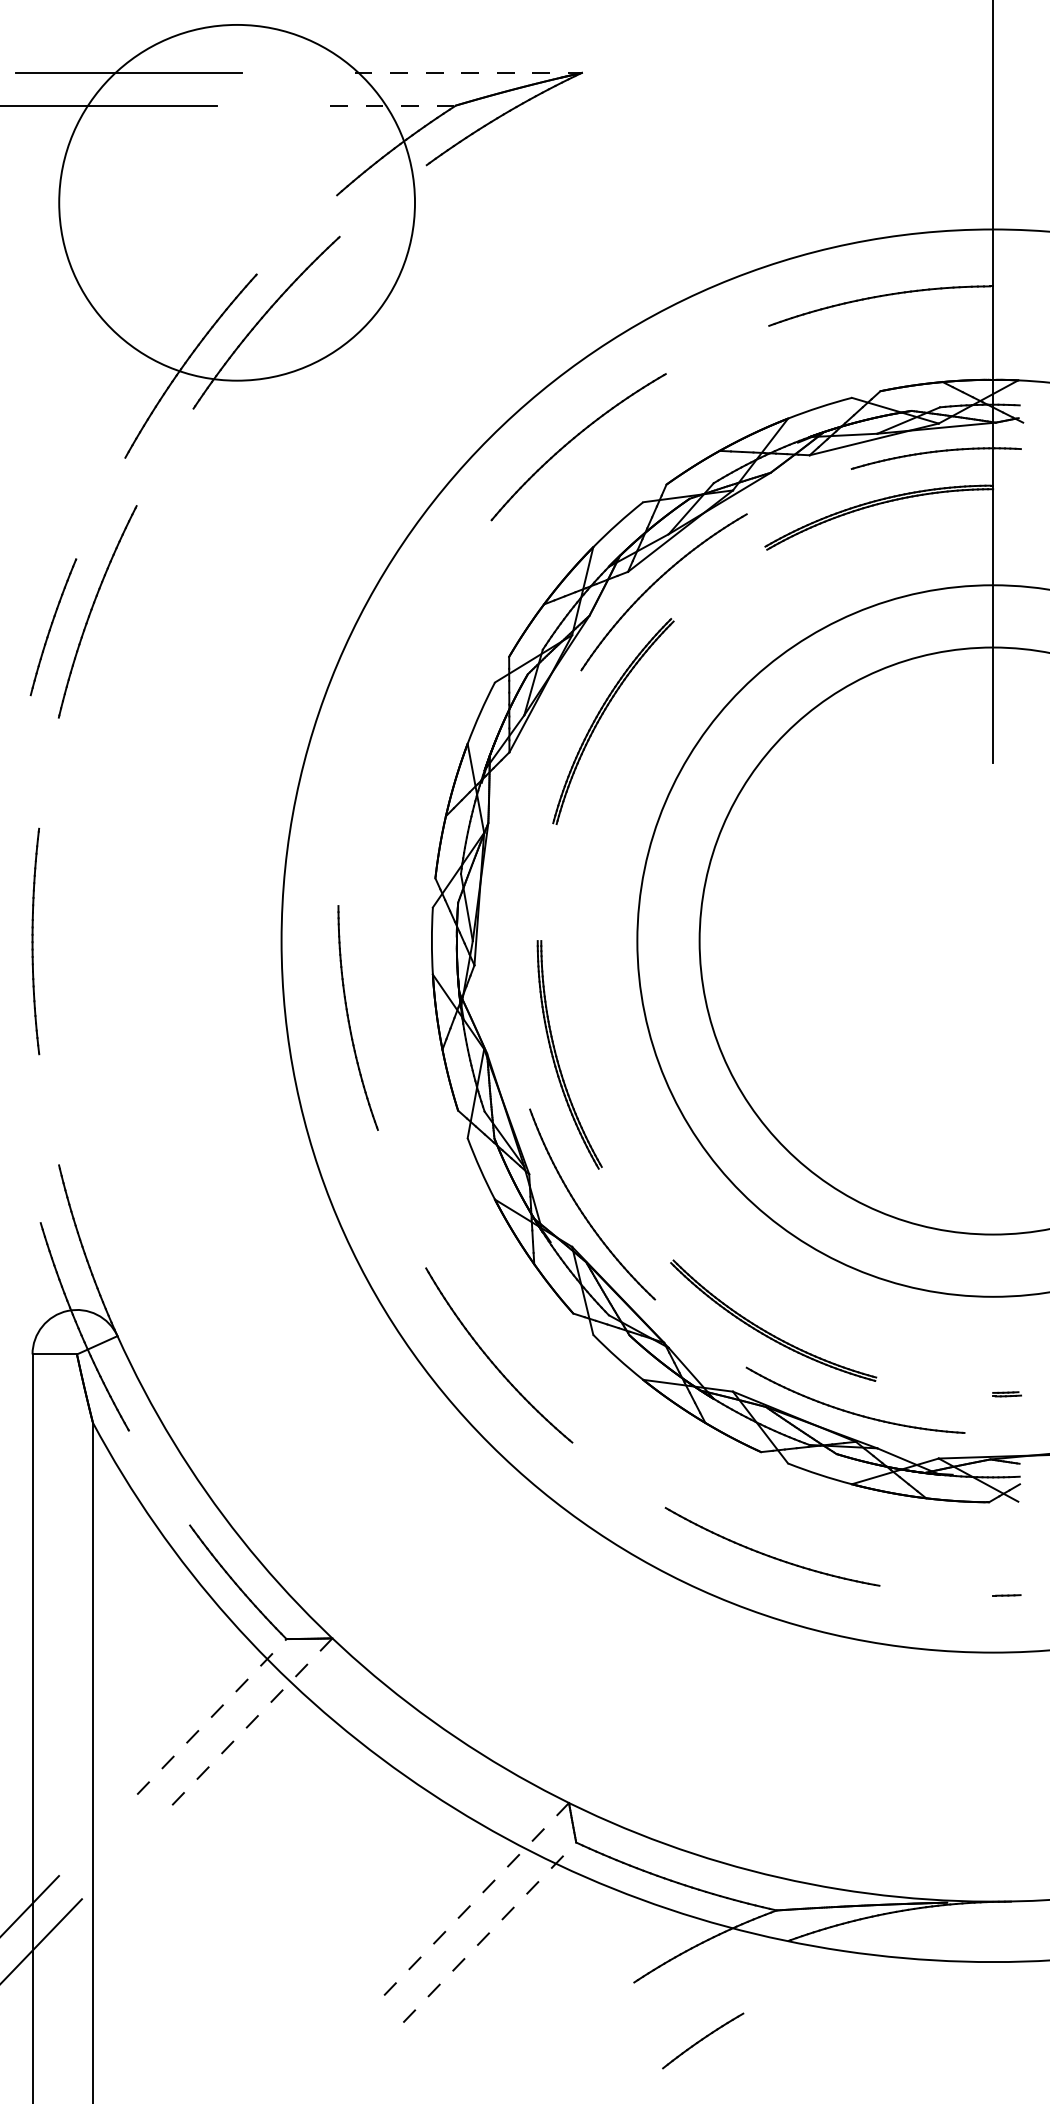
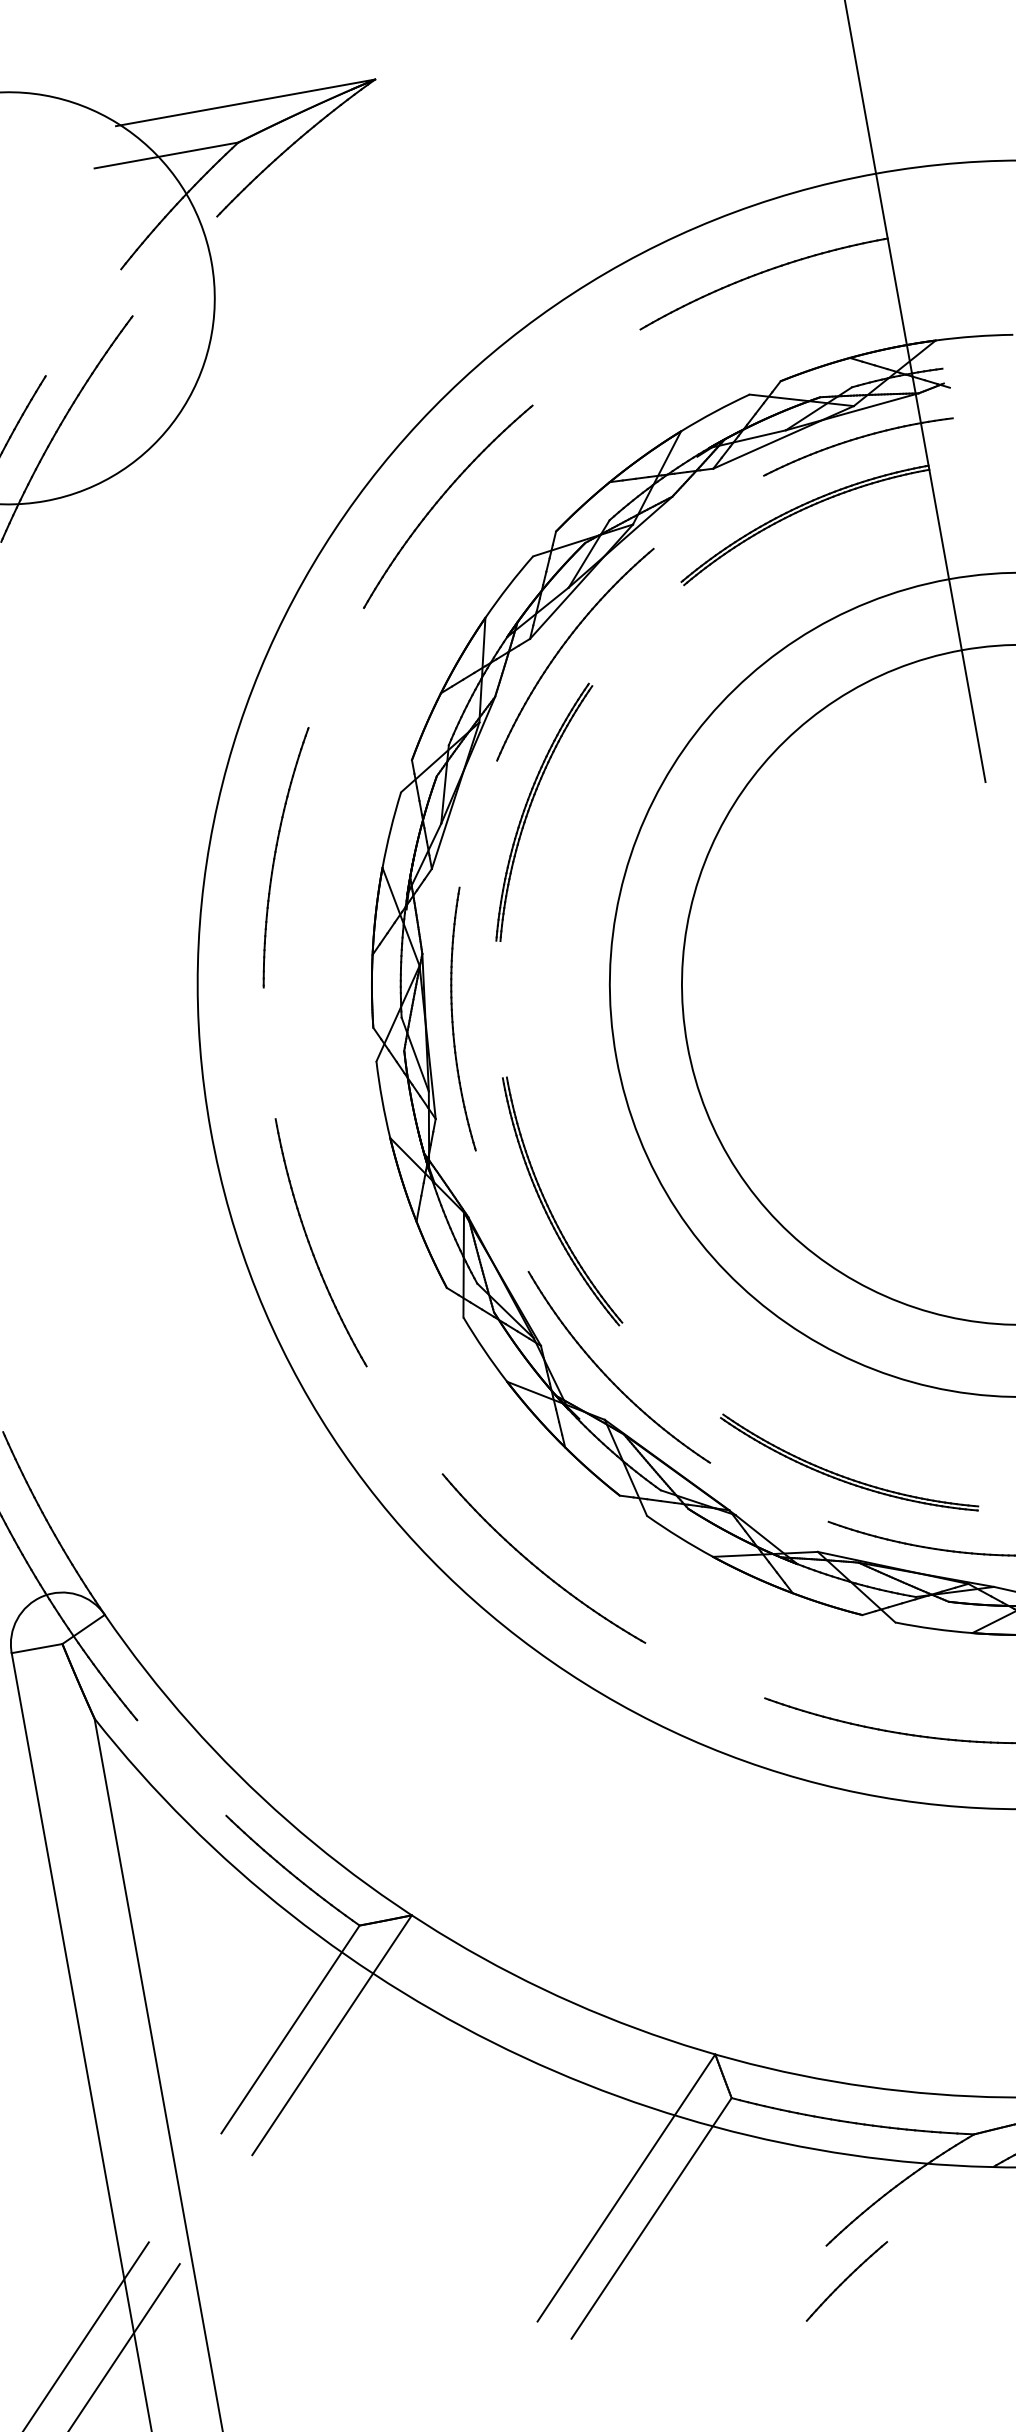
line: (468, 72) -> (245, 102), dashed -> solid
line: (393, 105) -> (167, 155), dashed -> solid
part: (379, 716) -> (276, 854), added
part: (504, 885) -> (453, 1021), added
part: (349, 1018) -> (311, 1245), moved
line: (211, 1716) -> (290, 2029), dashed -> solid
line: (246, 1728) -> (332, 2035), dashed -> solid
line: (472, 1903) -> (625, 2188), dashed -> solid
line: (489, 1932) -> (651, 2218), dashed -> solid
part: (703, 2040) -> (847, 2280), moved

